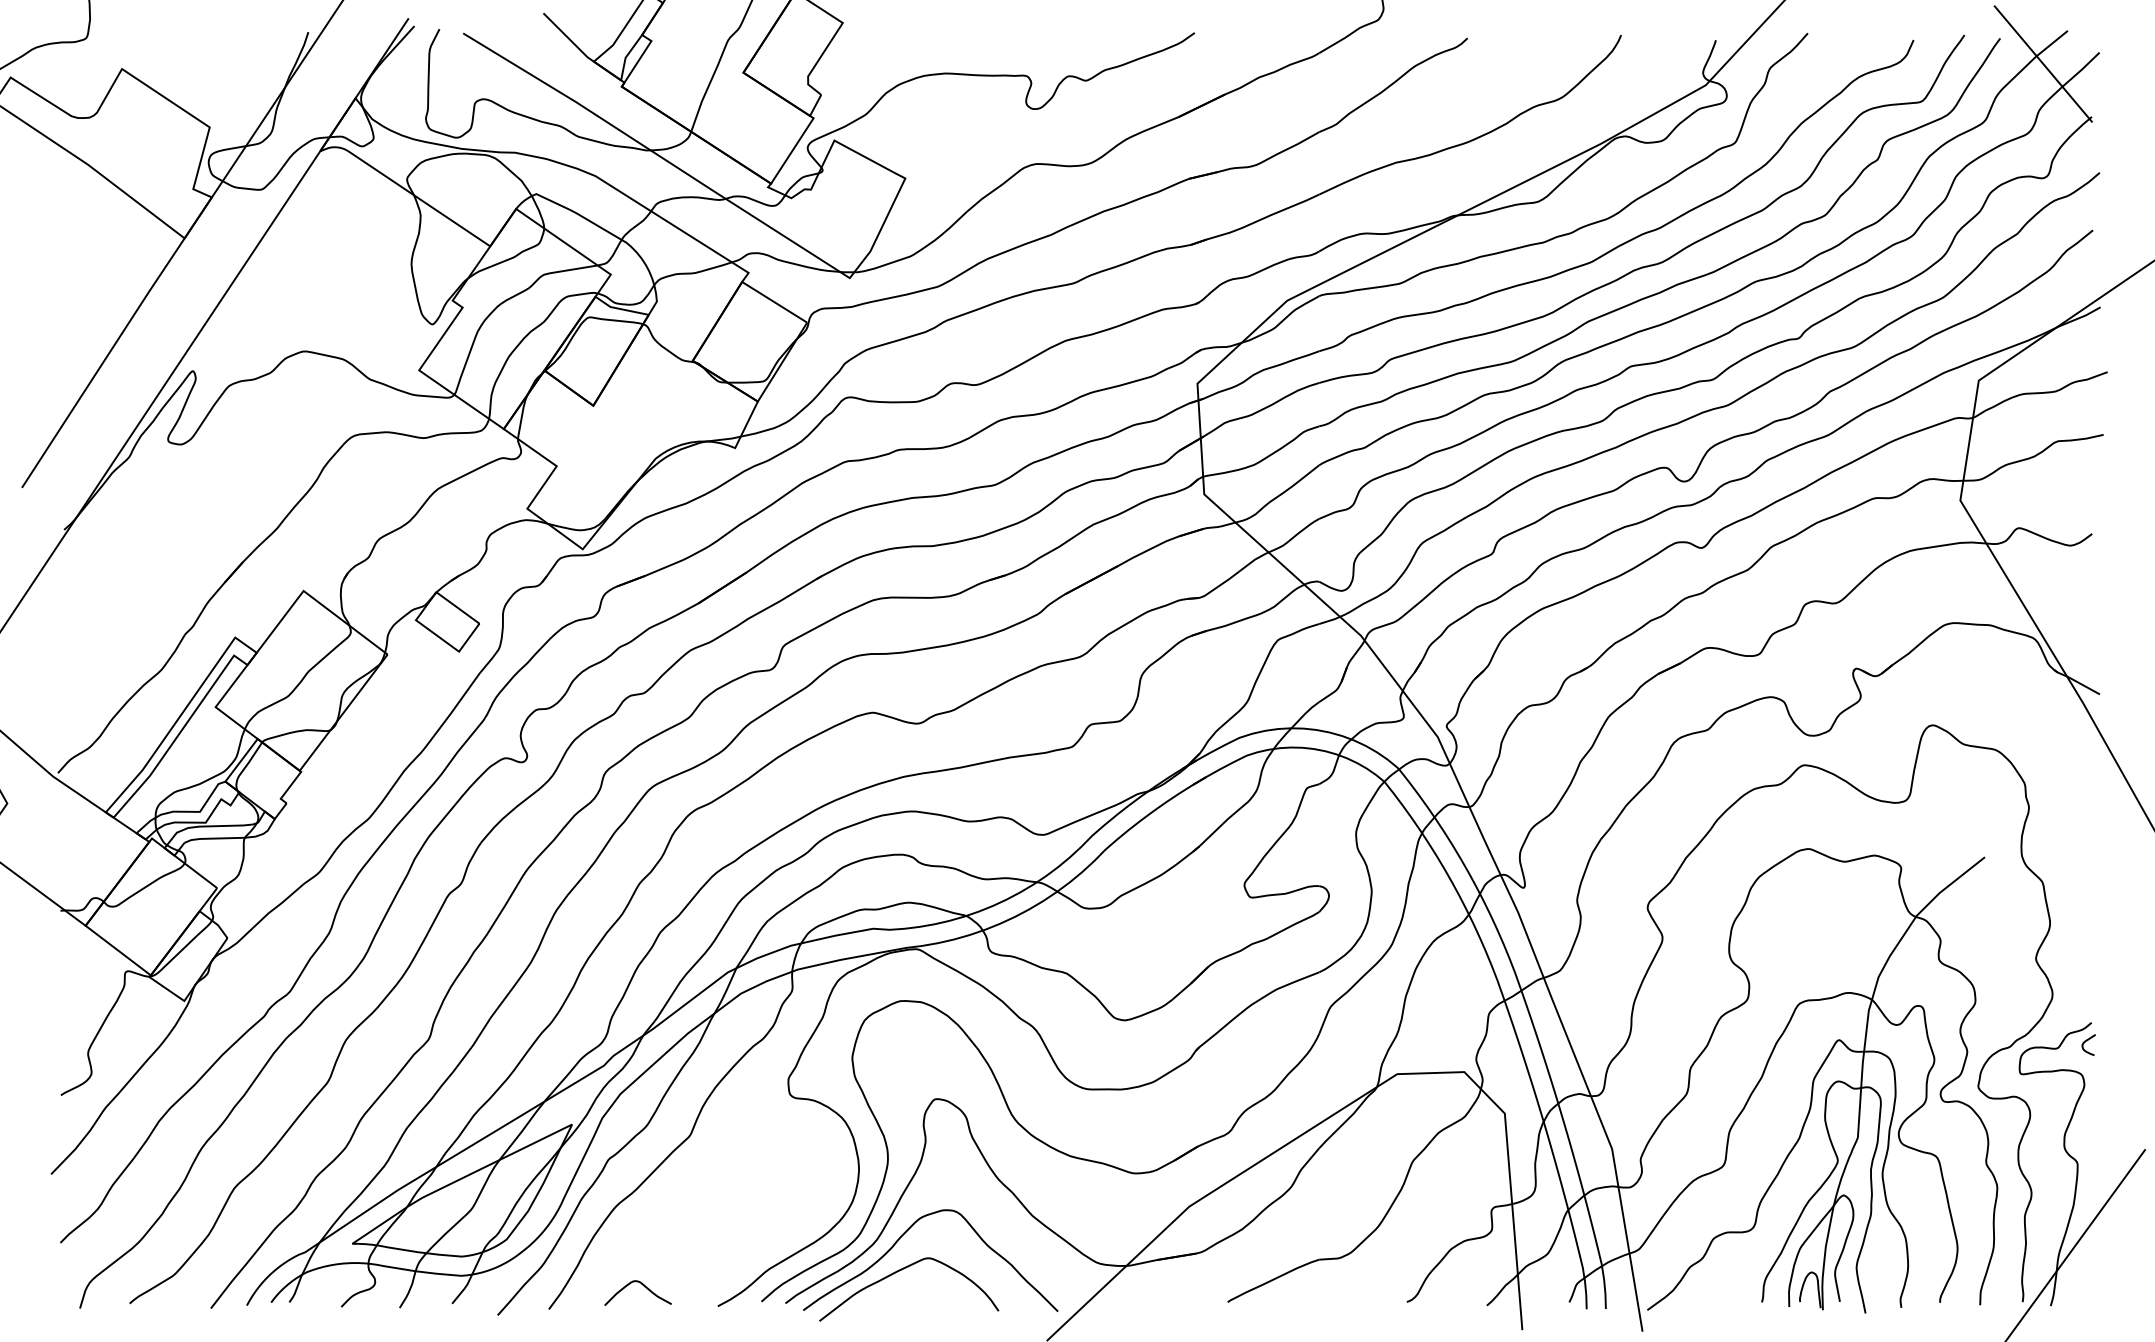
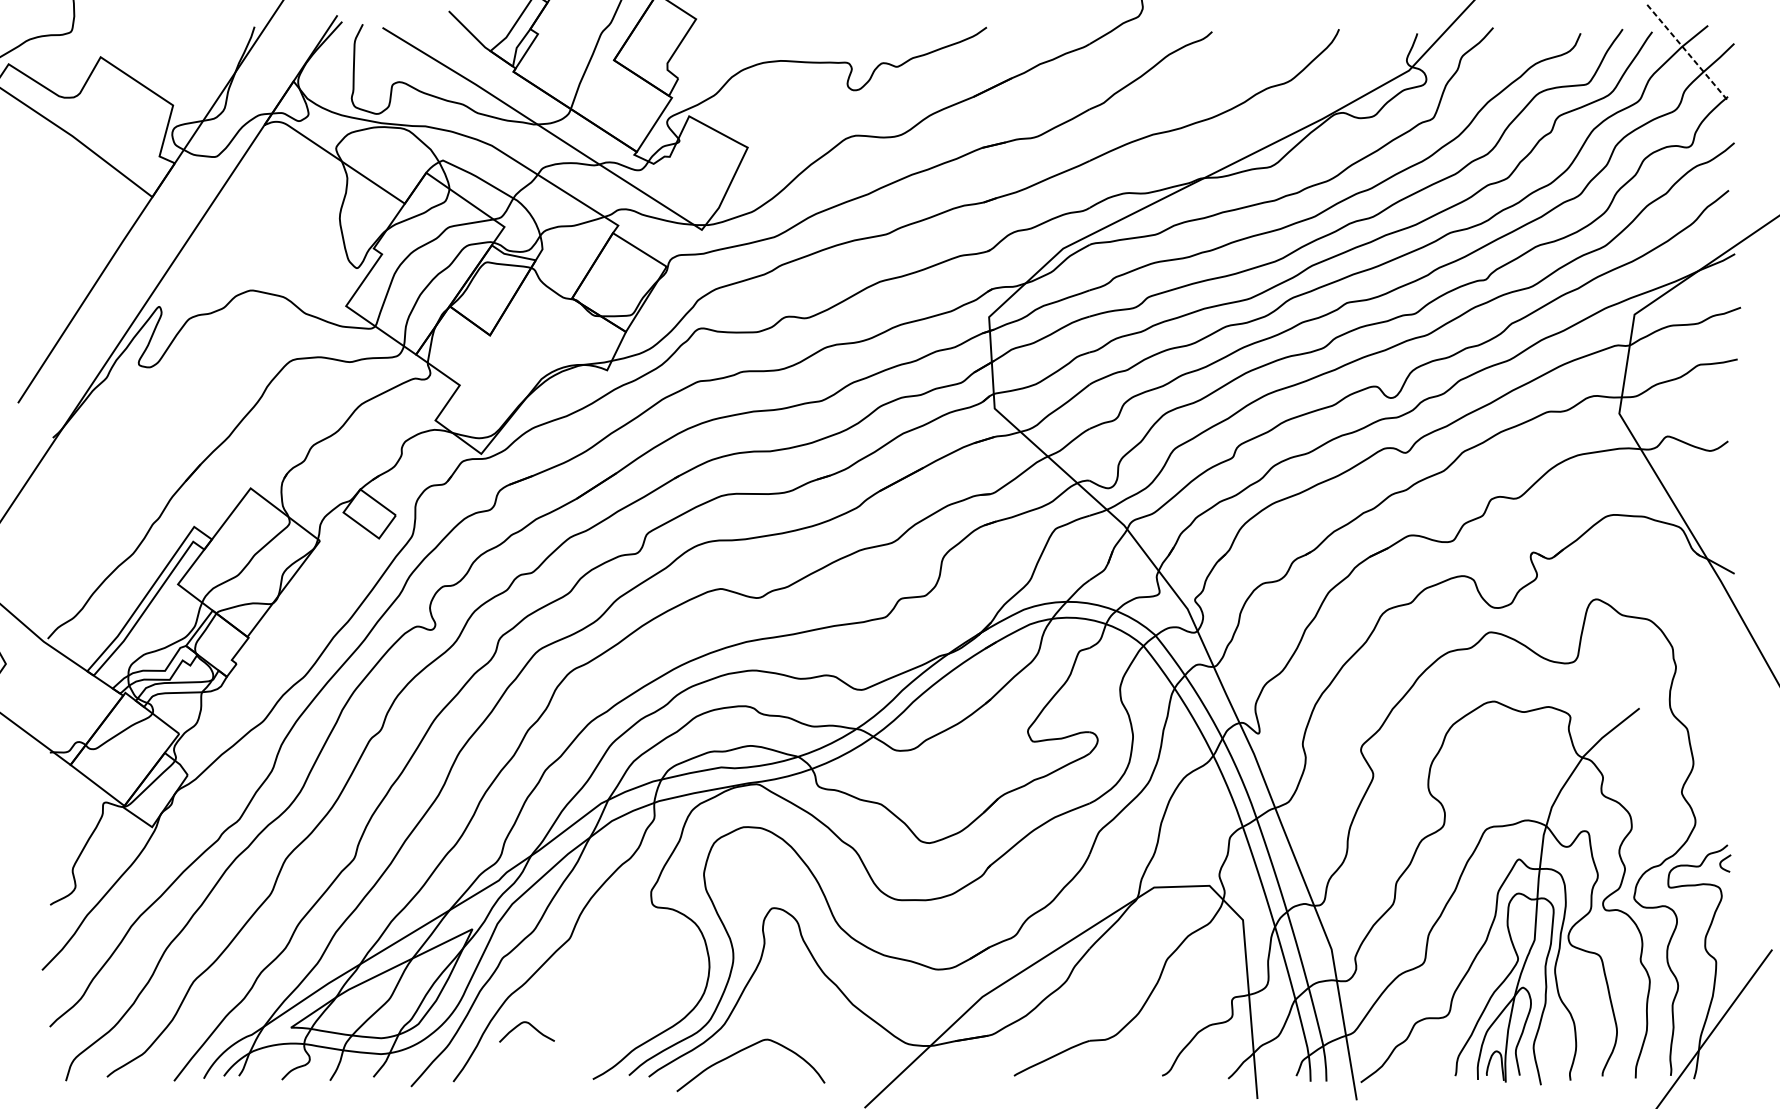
line: (2043, 64) -> (1688, 53), solid -> dashed
curve: (904, 1234) -> (747, 1020), removed
curve: (643, 1286) -> (531, 1026), moved

